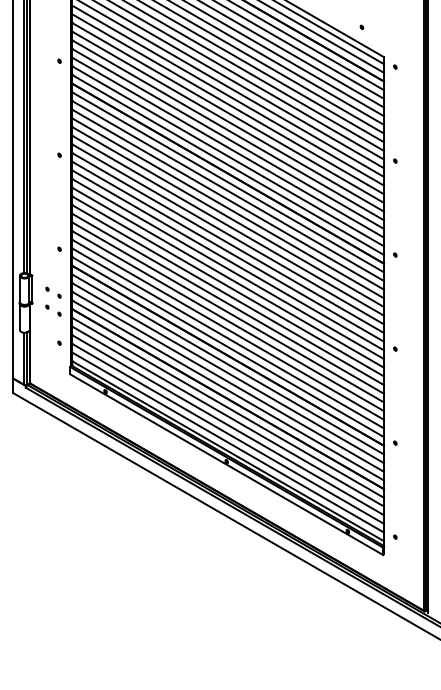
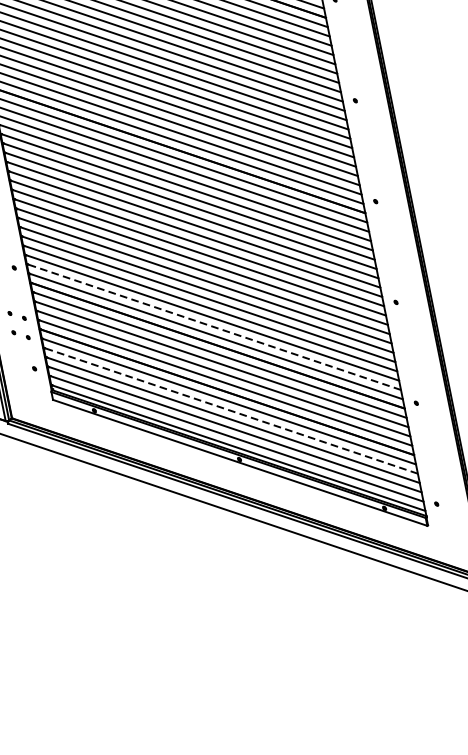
line: (227, 338) -> (213, 327), solid -> dashed
line: (227, 416) -> (230, 411), solid -> dashed

